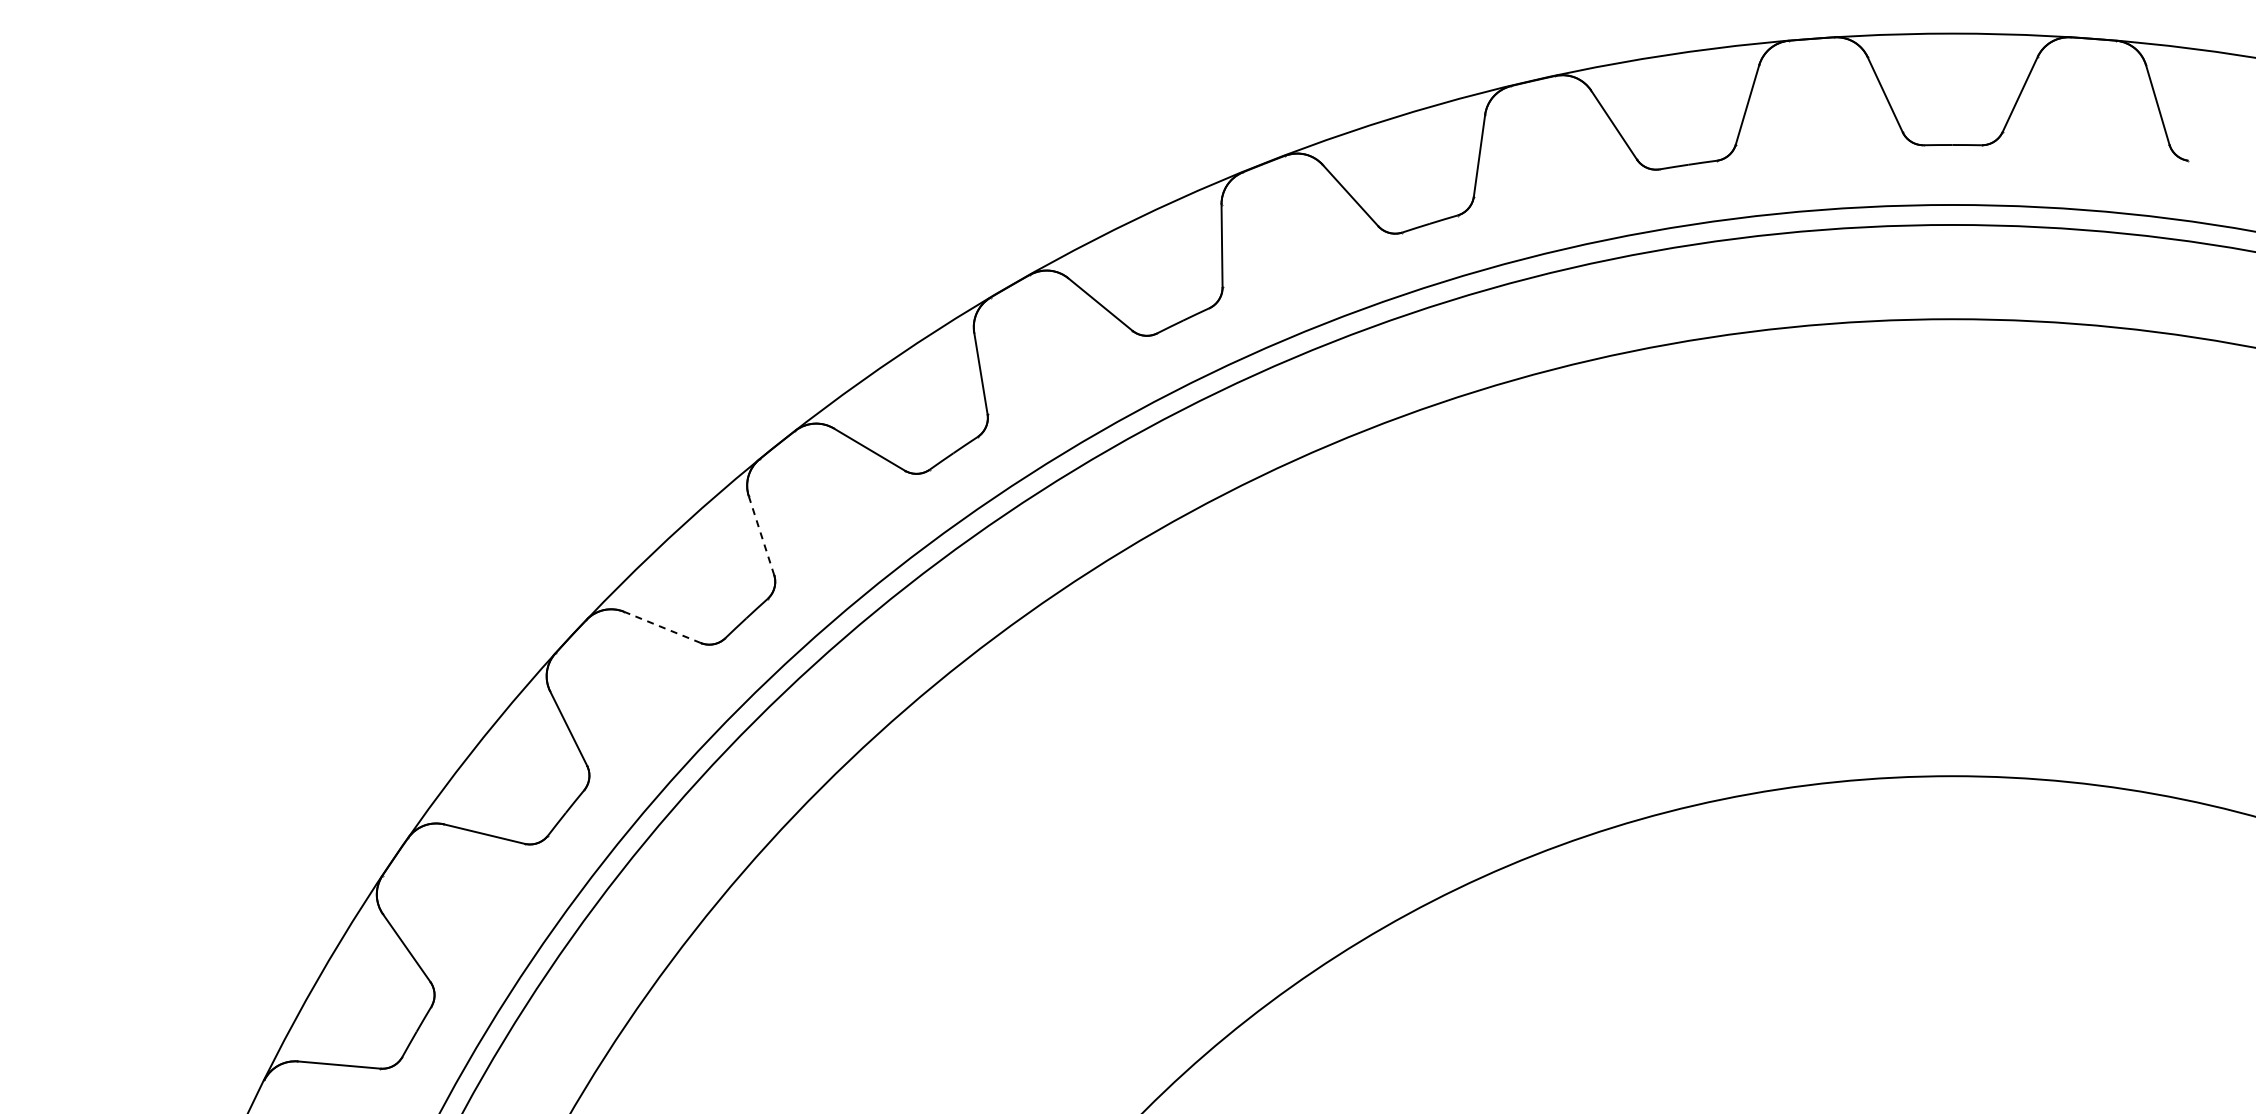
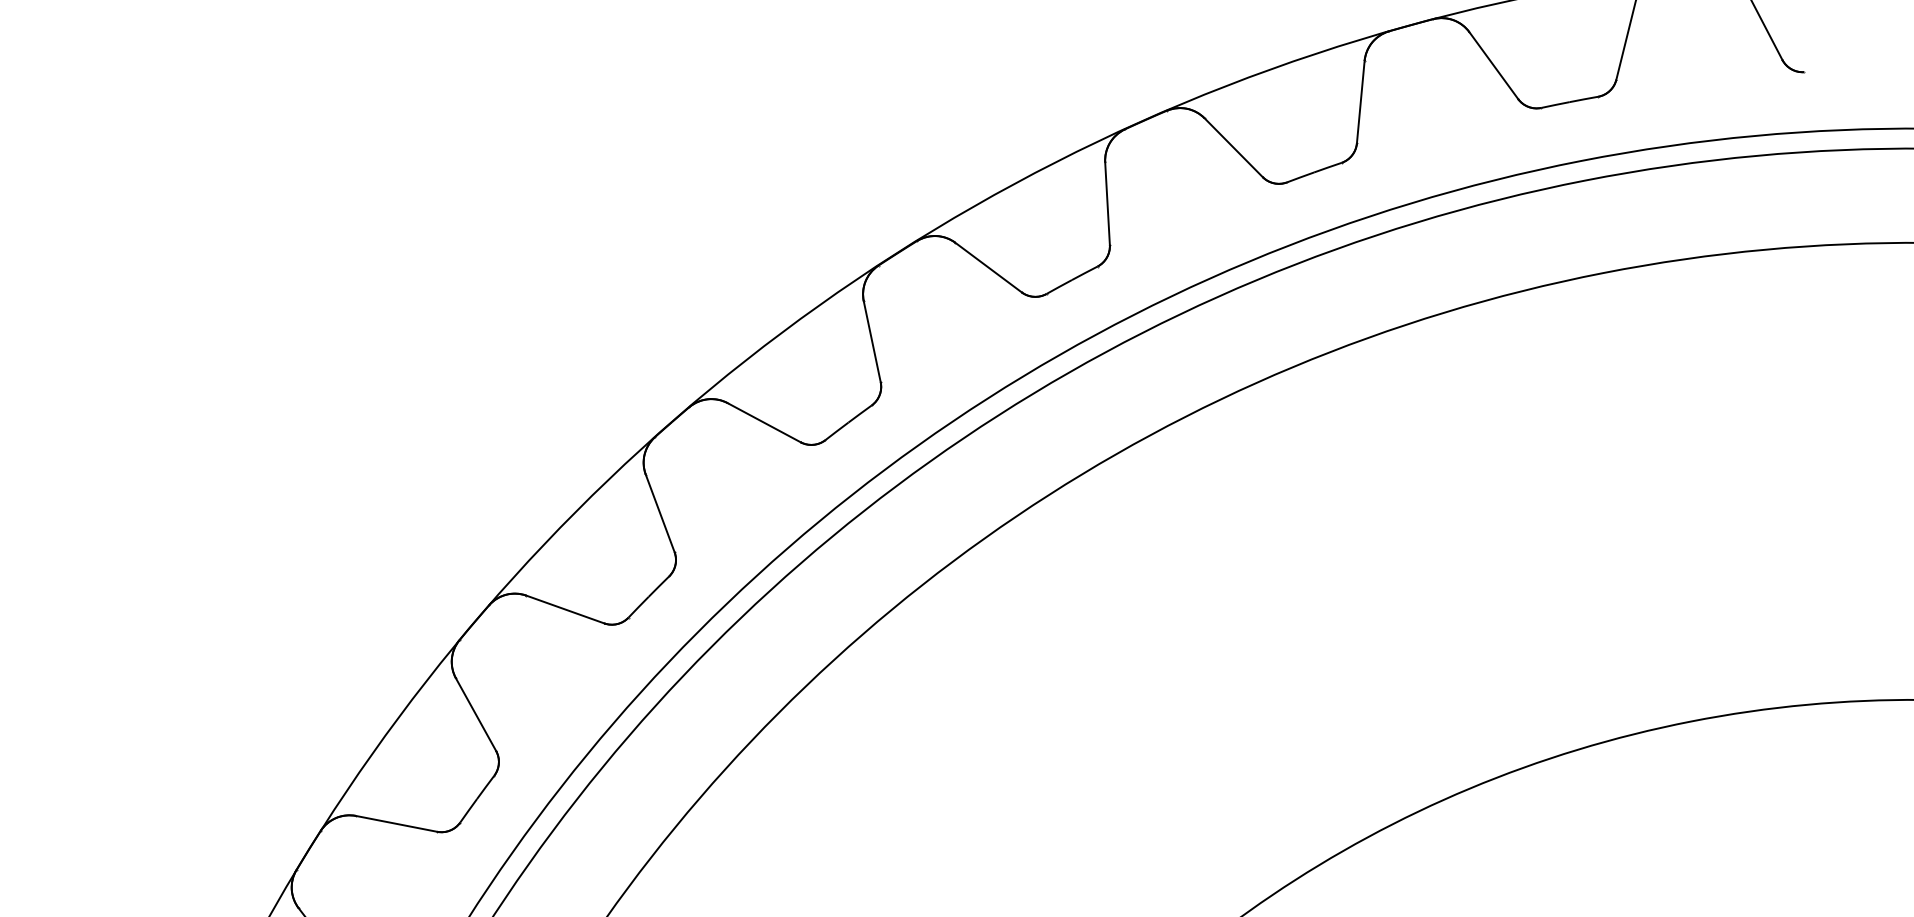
line: (761, 536) -> (476, 715), dashed -> solid
line: (662, 627) -> (396, 823), dashed -> solid

